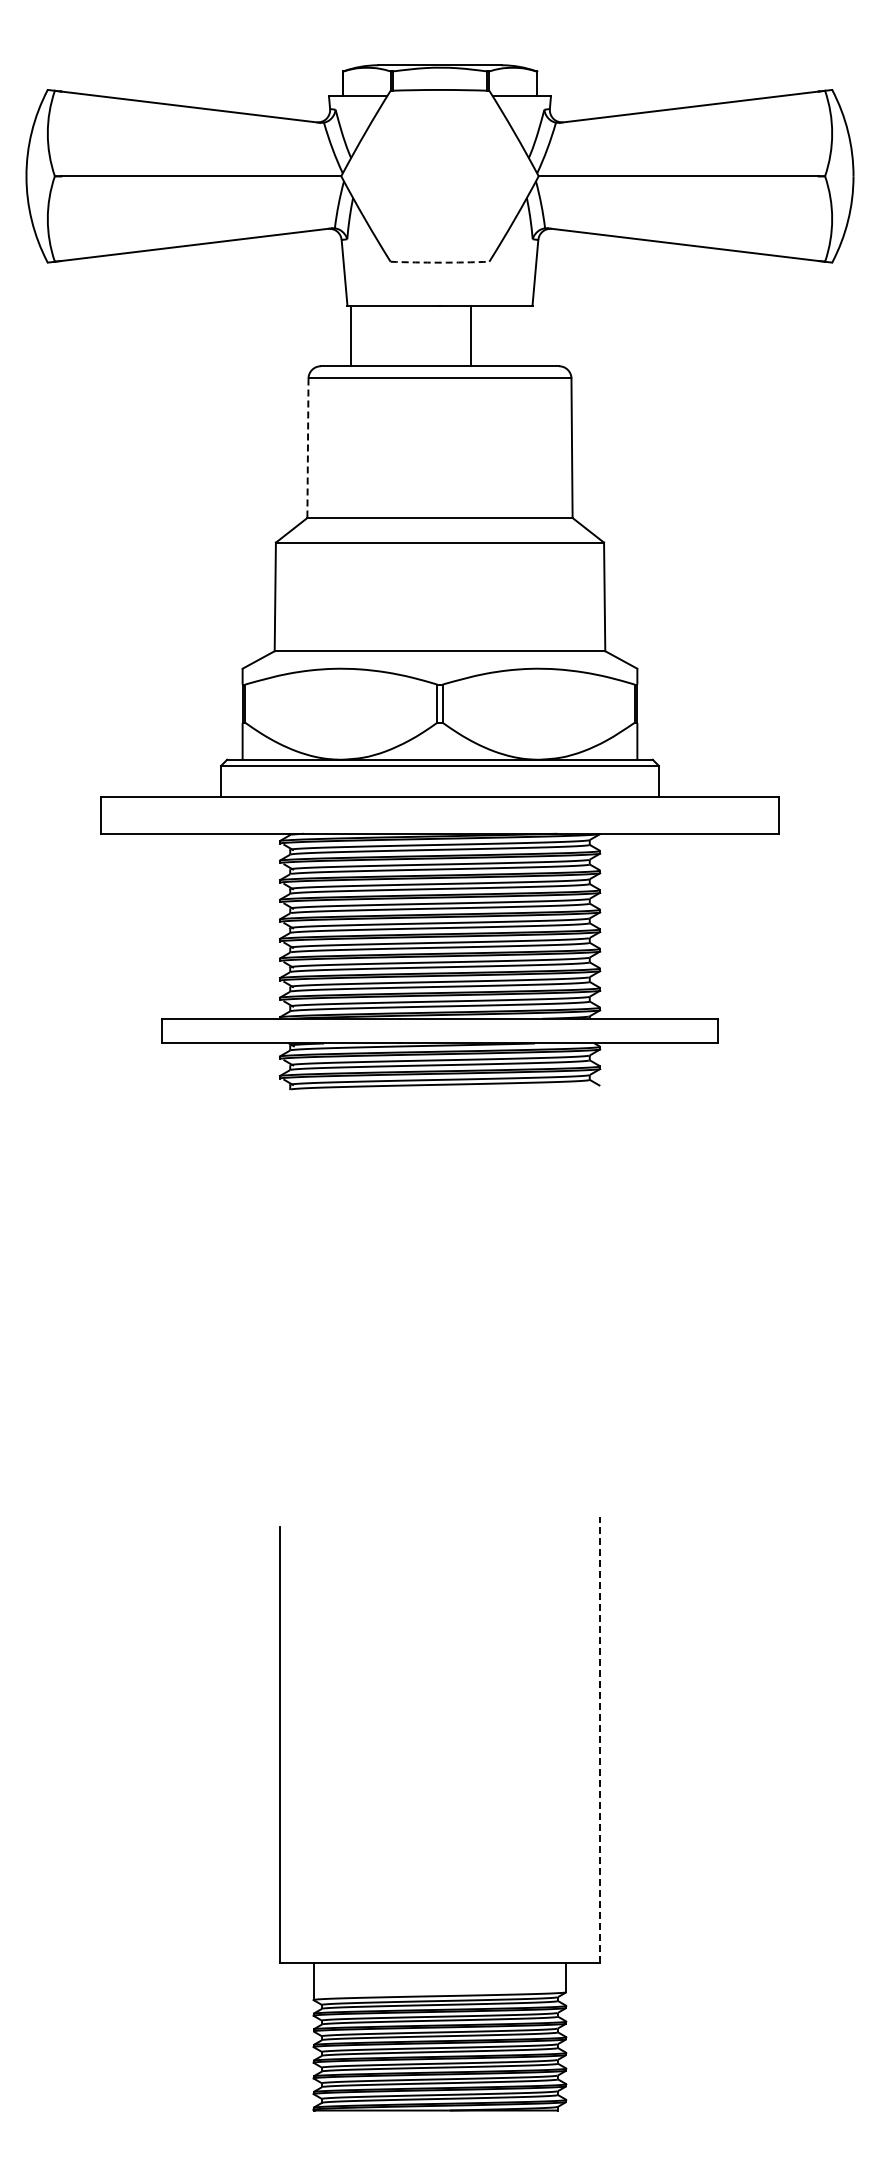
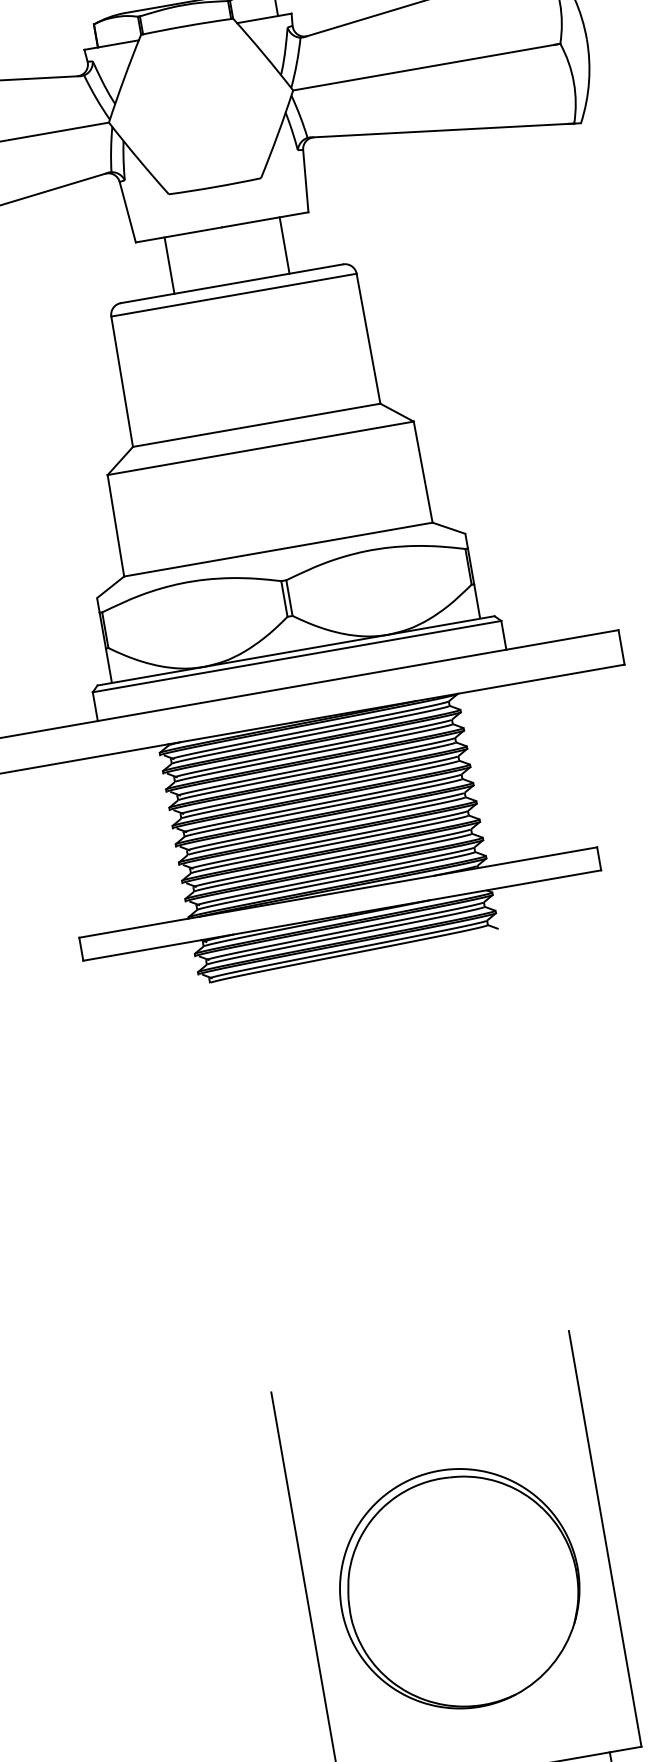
arc: (439, 262) -> (214, 187), dashed -> solid
line: (351, 335) -> (169, 265), moved
line: (470, 335) -> (284, 245), moved
line: (307, 448) -> (121, 382), dashed -> solid
line: (600, 1739) -> (605, 1538), dashed -> solid
part: (439, 1764) -> (459, 1588), added

